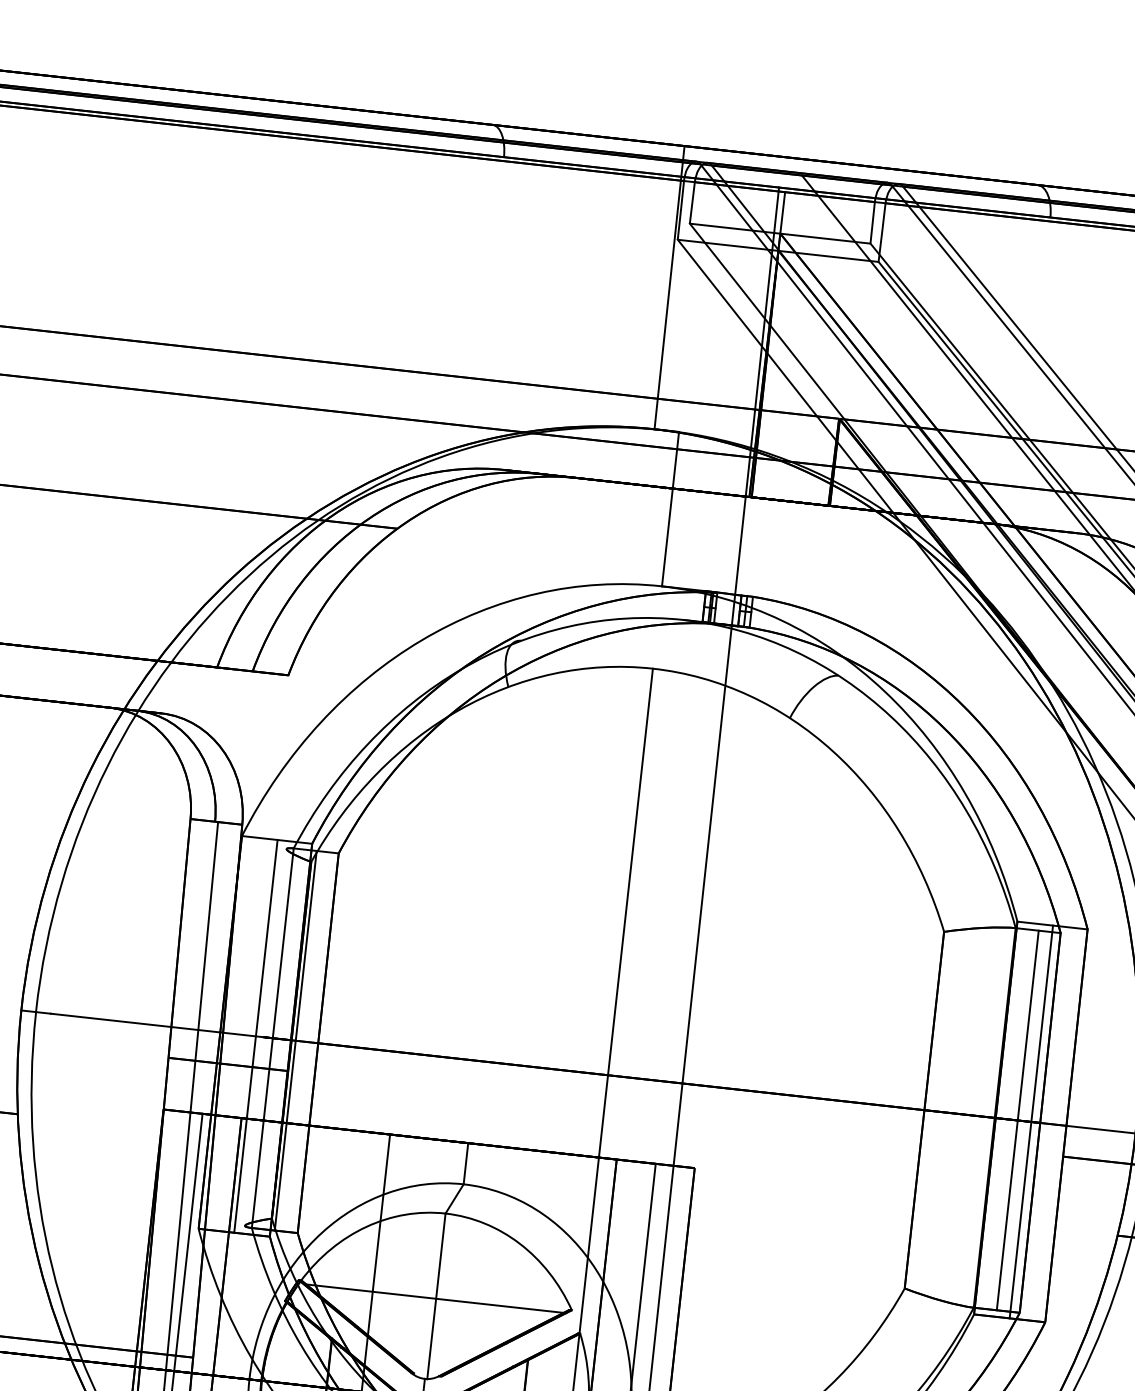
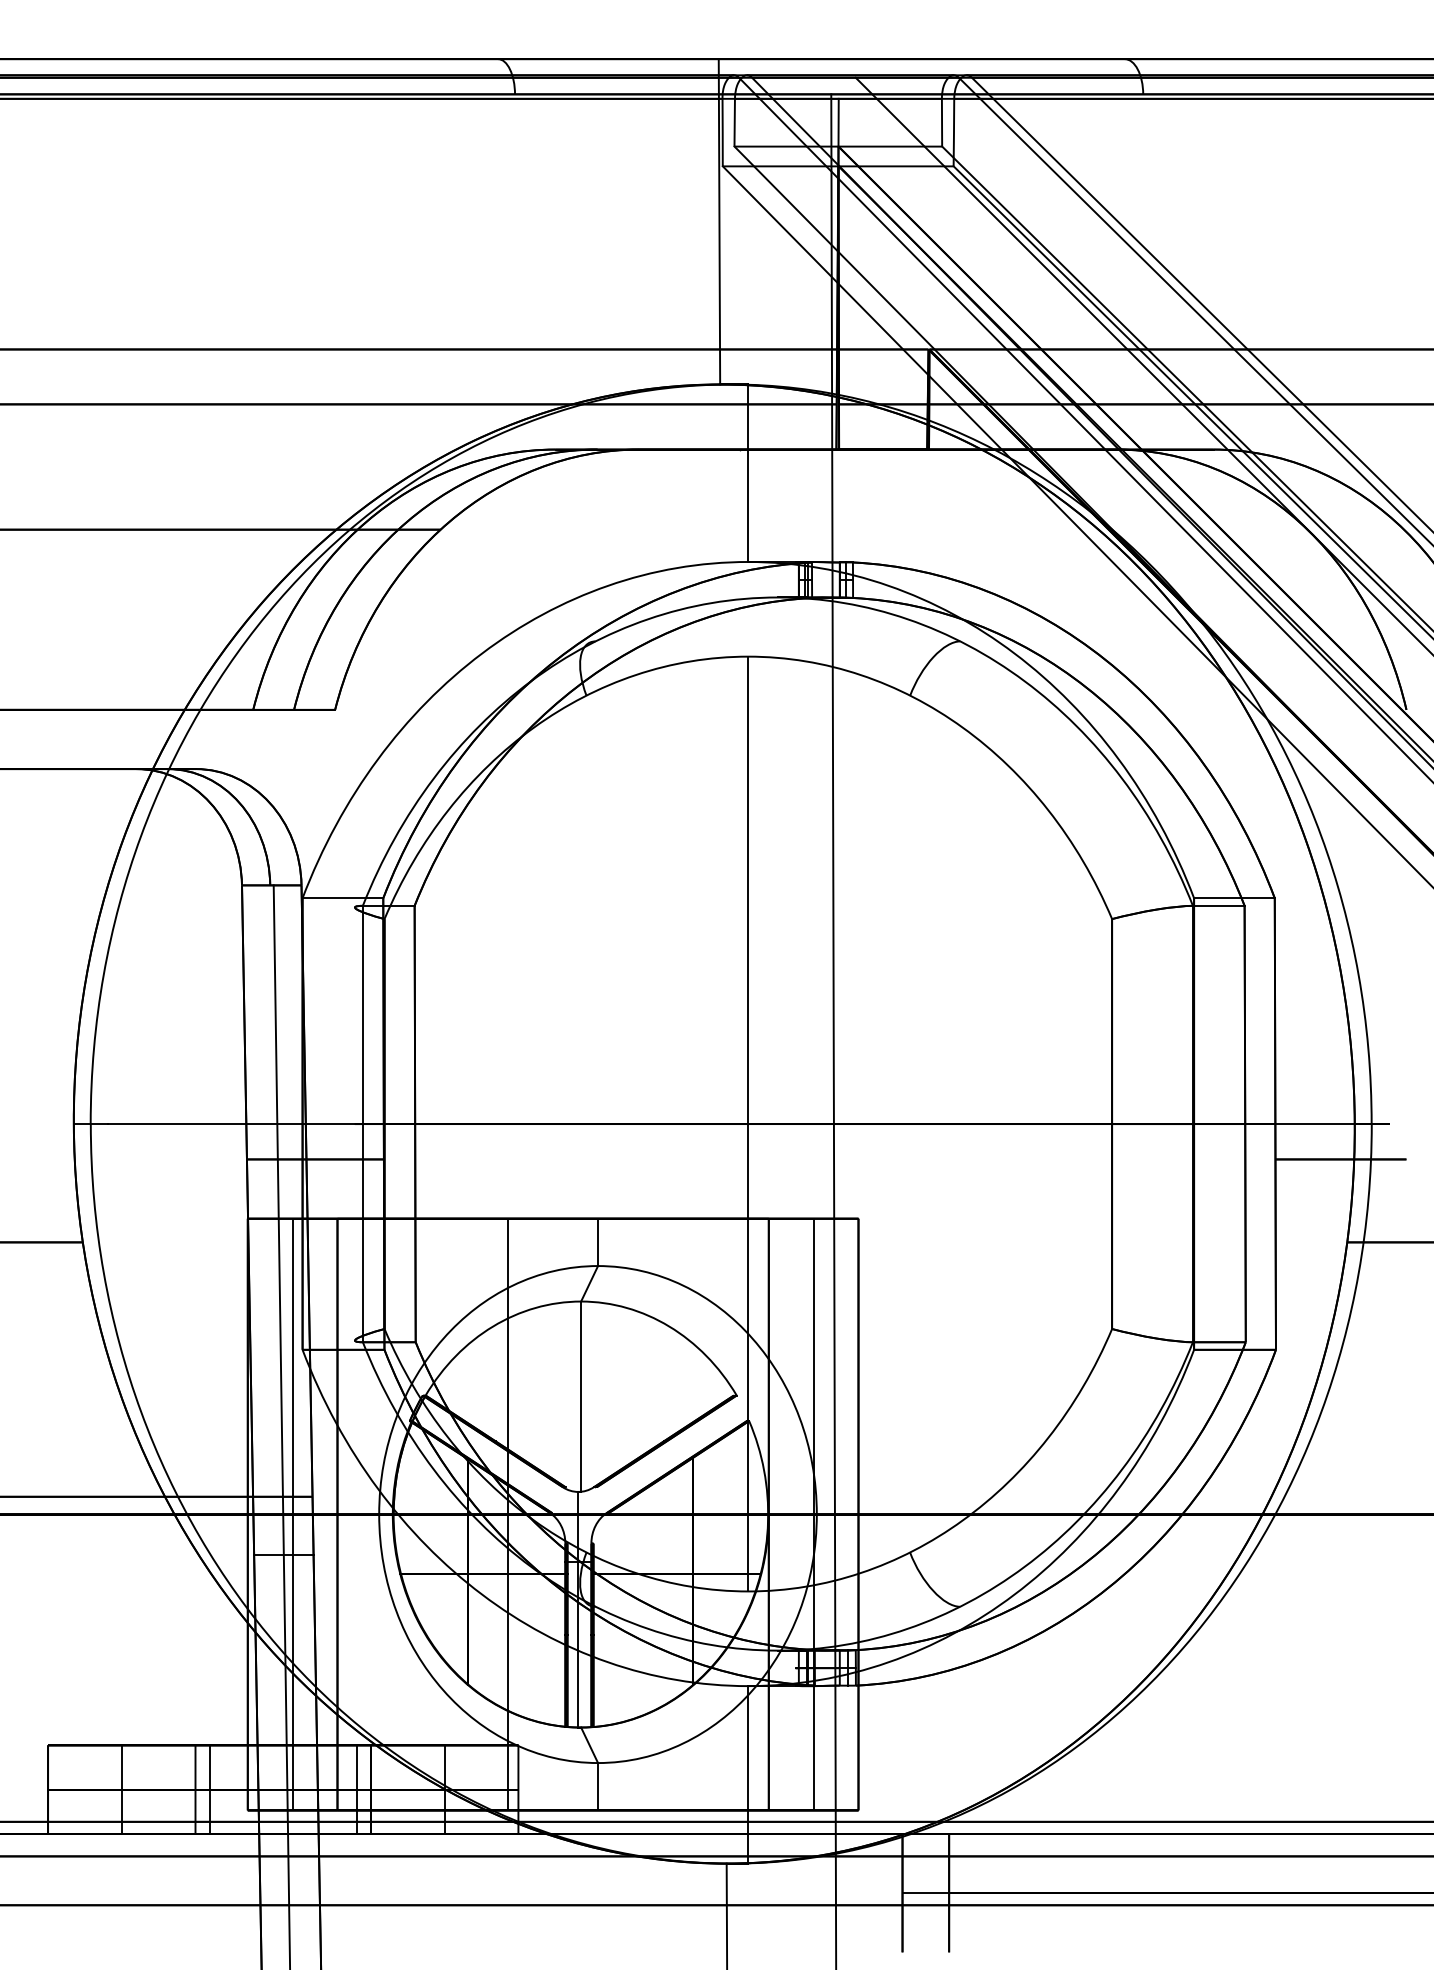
line: (255, 1035) -> (343, 1123), removed
line: (295, 1040) -> (389, 1123), removed
line: (1017, 1120) -> (1219, 1123), removed
line: (1031, 1121) -> (1235, 1123), removed
line: (435, 1298) -> (580, 1399), removed

